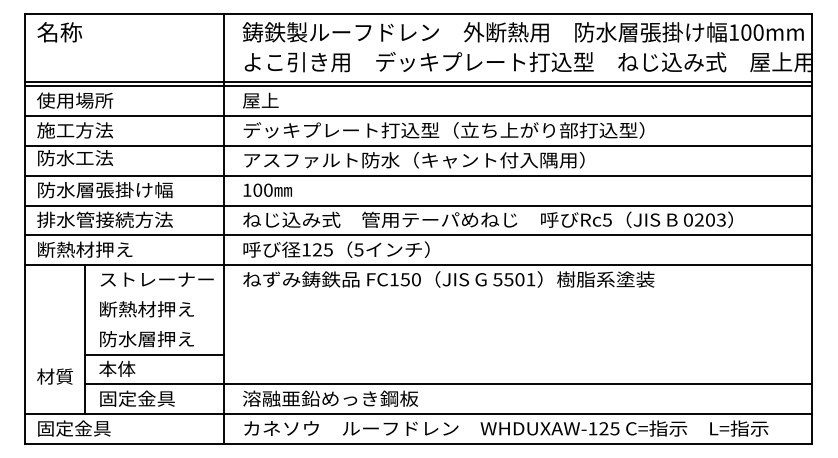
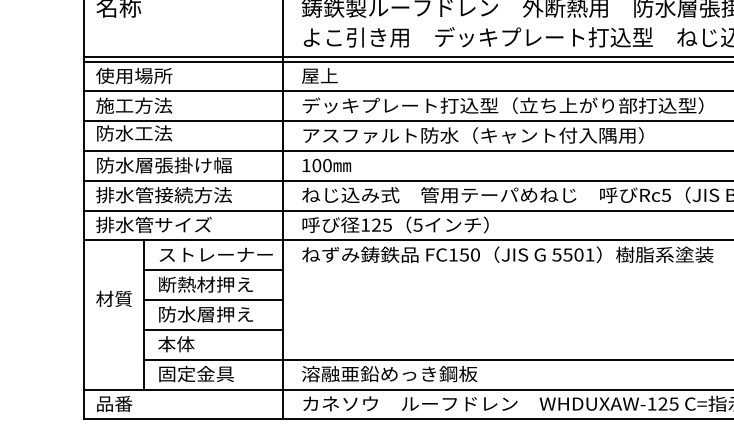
text: (94, 249) -> (153, 224), 断熱材押え -> 排水管サイズ
line: (154, 295) -> (213, 270), added
line: (154, 324) -> (213, 299), added
text: (55, 376) -> (114, 298), moved
text: (74, 428) -> (133, 403), 固定金具 -> 品番

